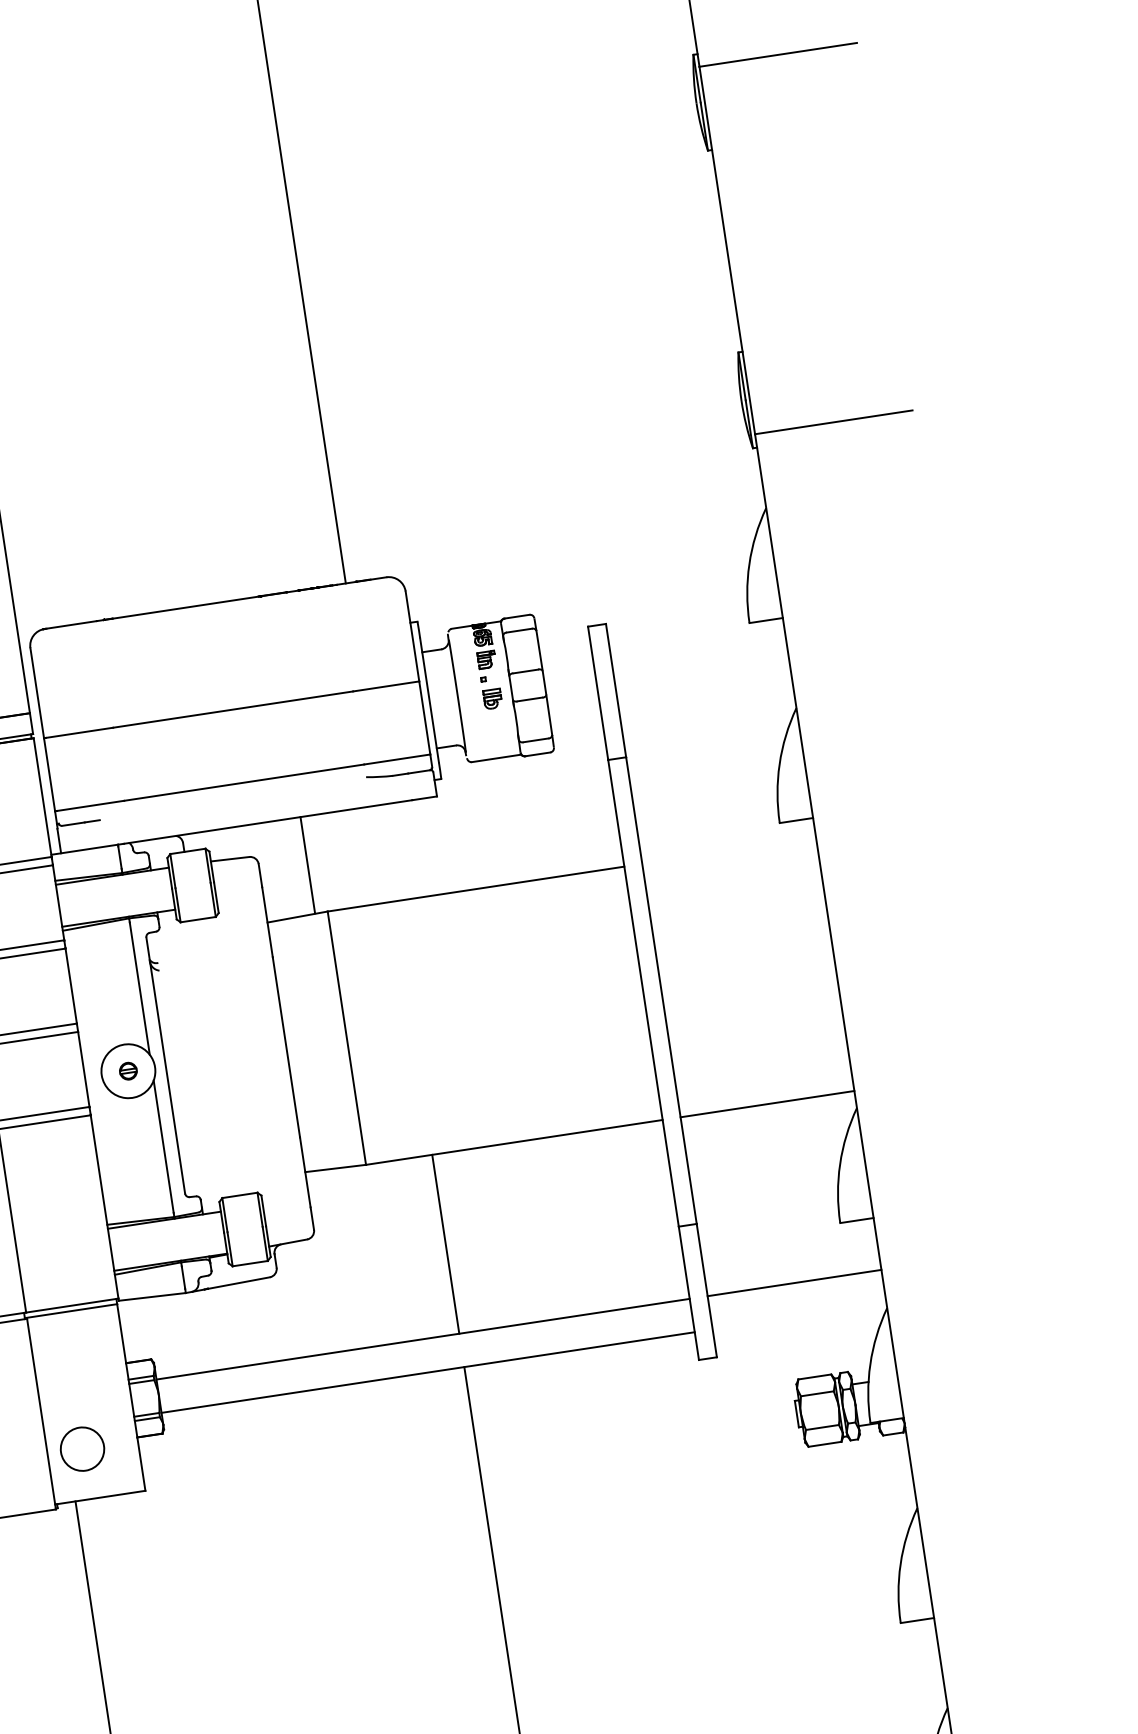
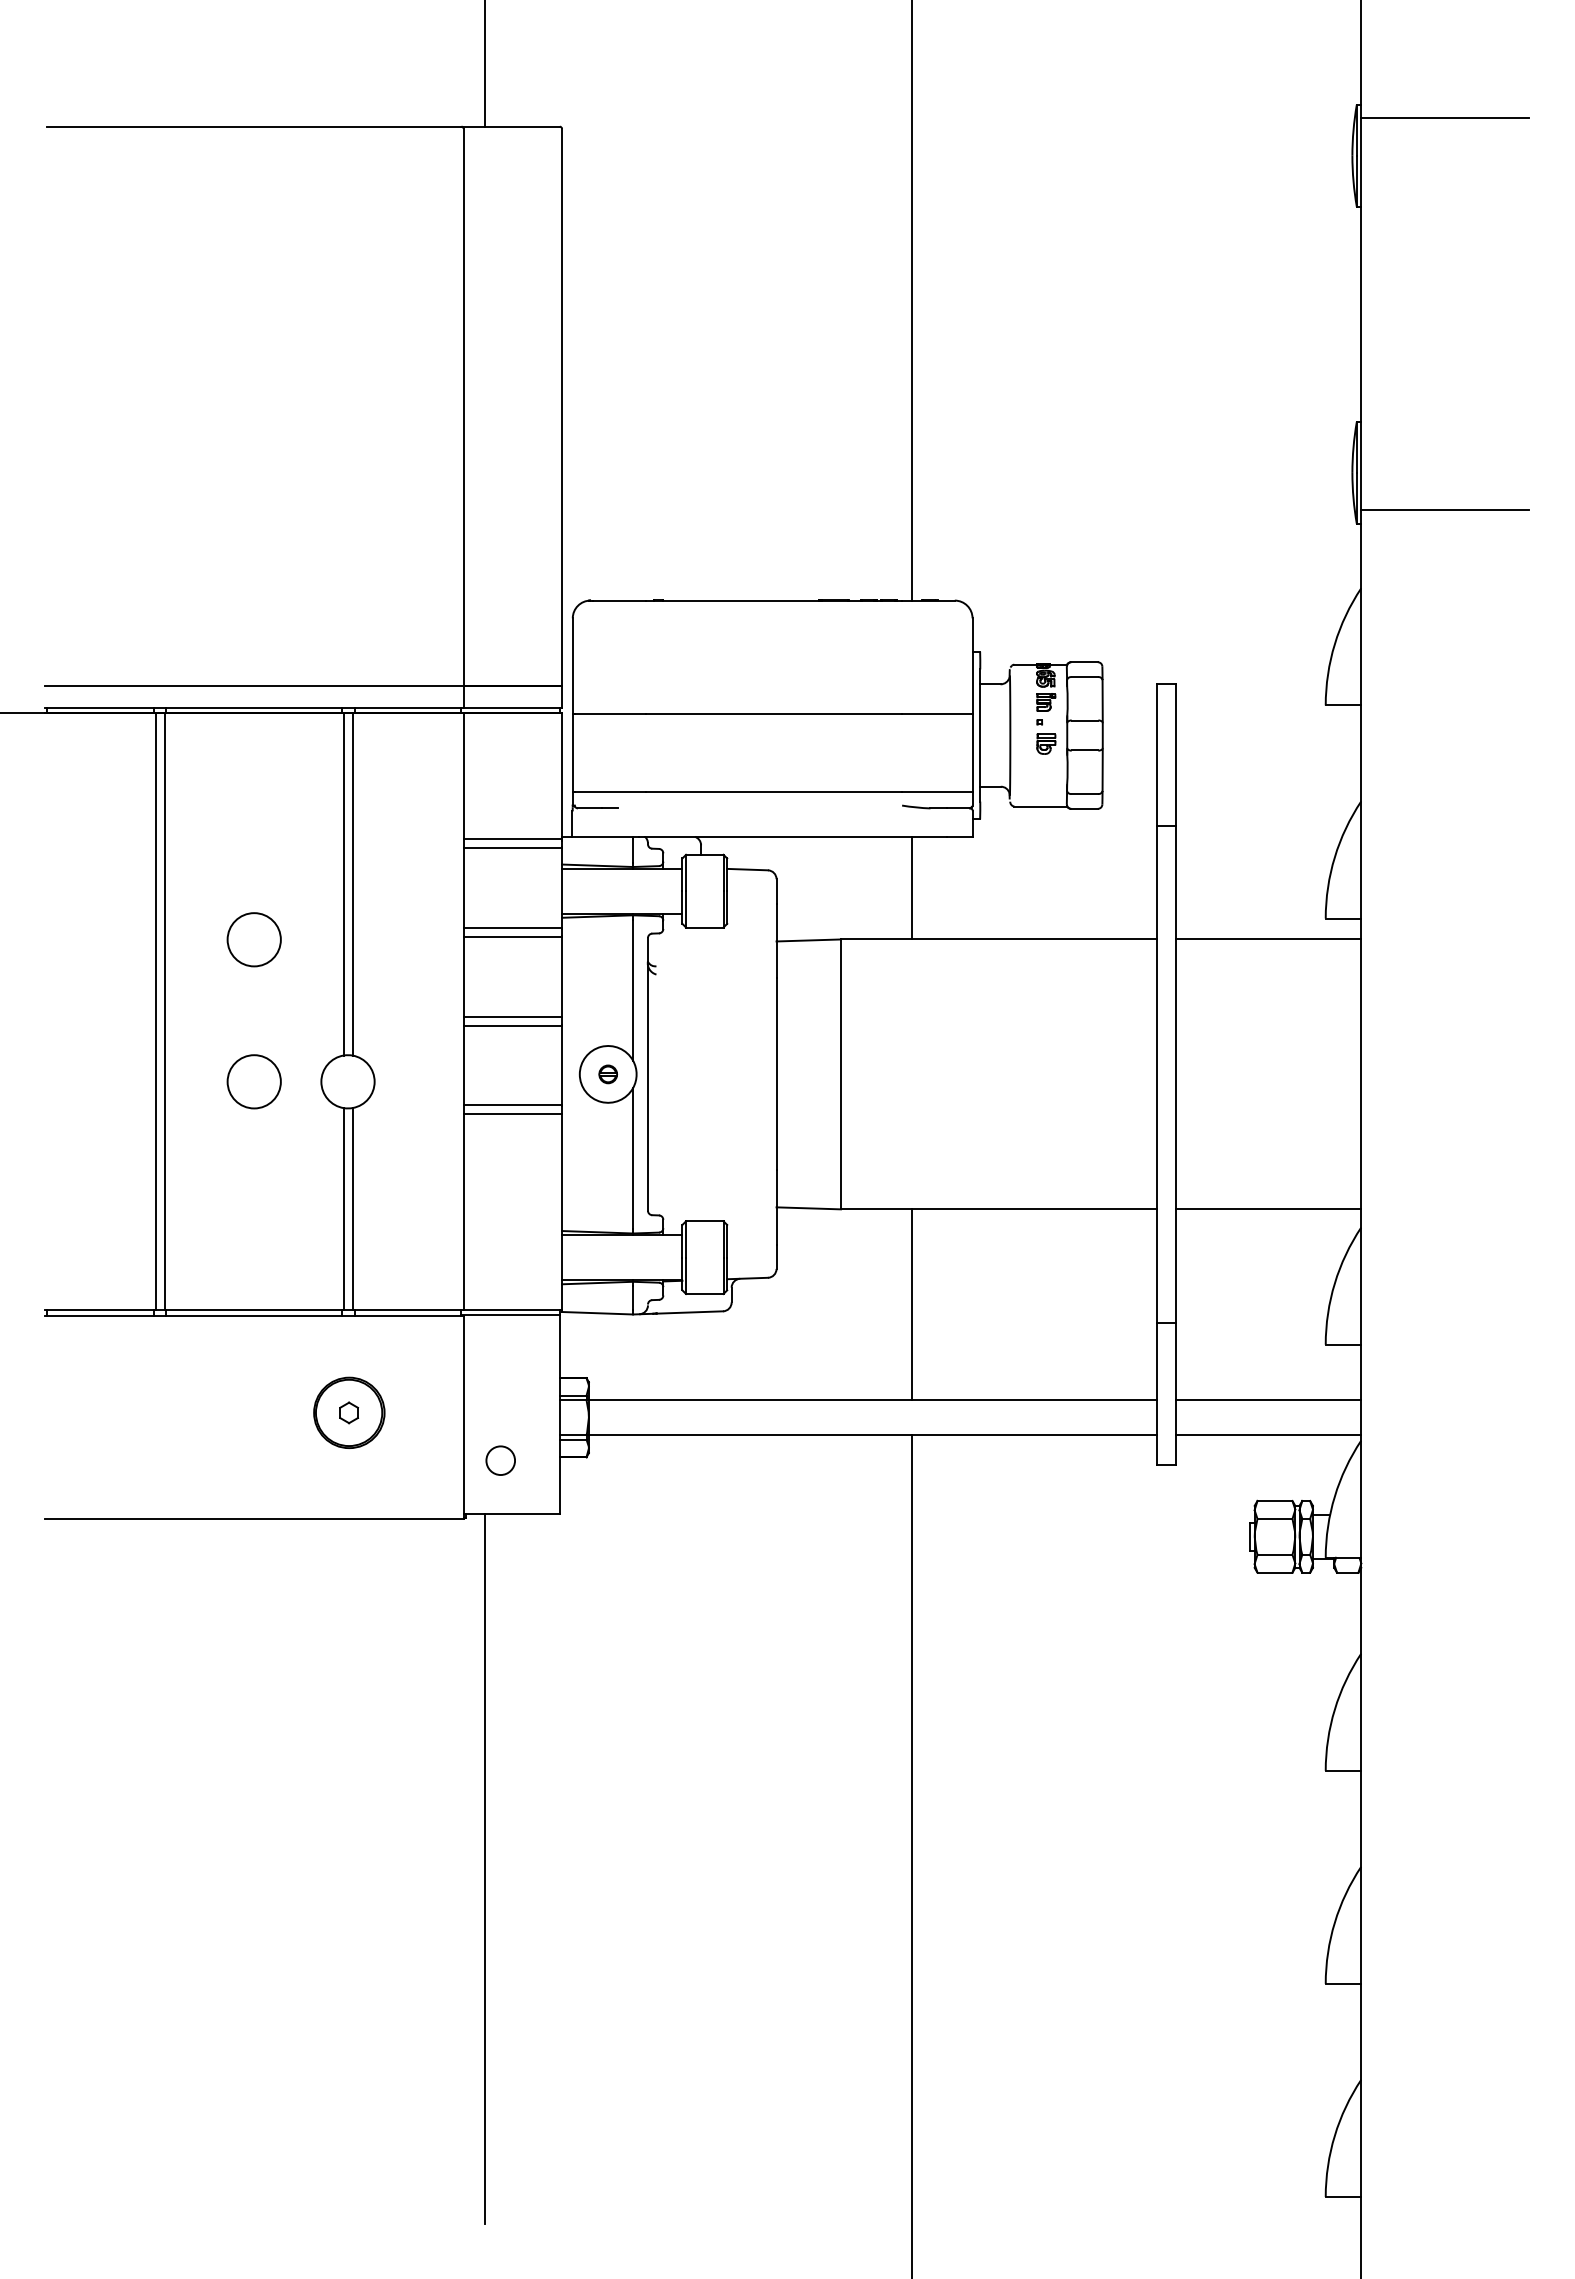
line: (729, 850) -> (1268, 939), added
line: (307, 864) -> (911, 887), moved
line: (799, 1316) -> (1268, 1435), added
circle: (82, 1448) -> (500, 1460), size x0.62

